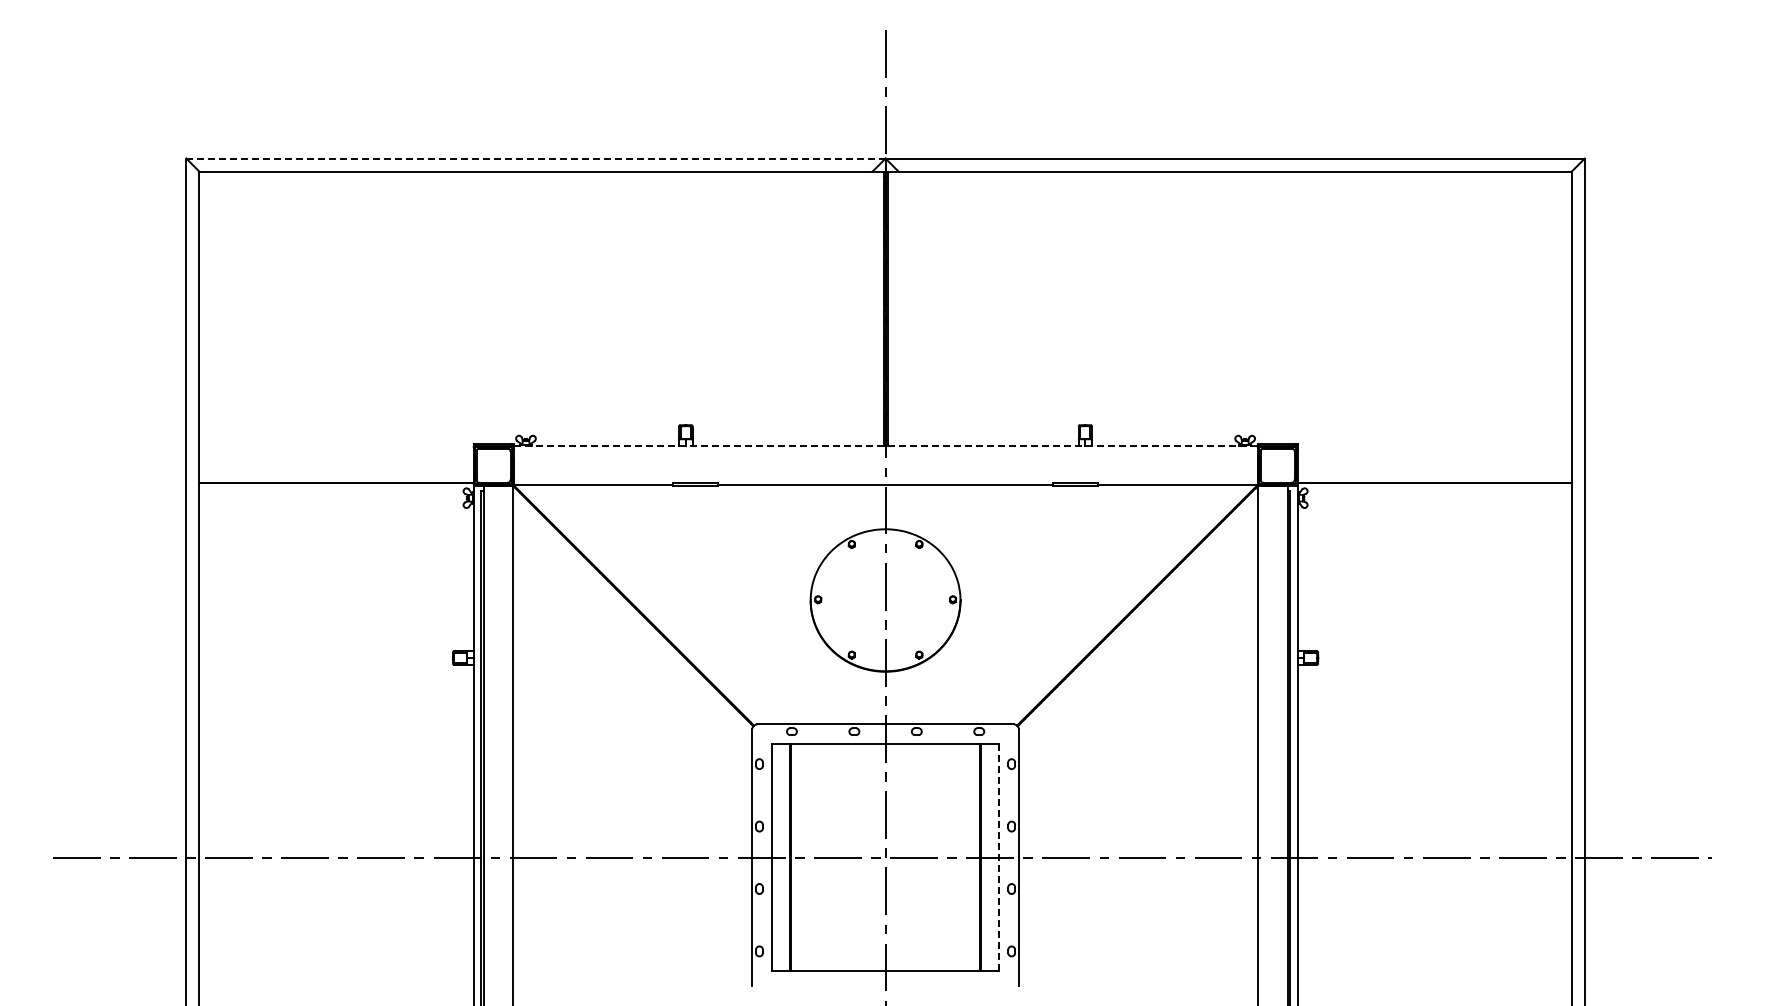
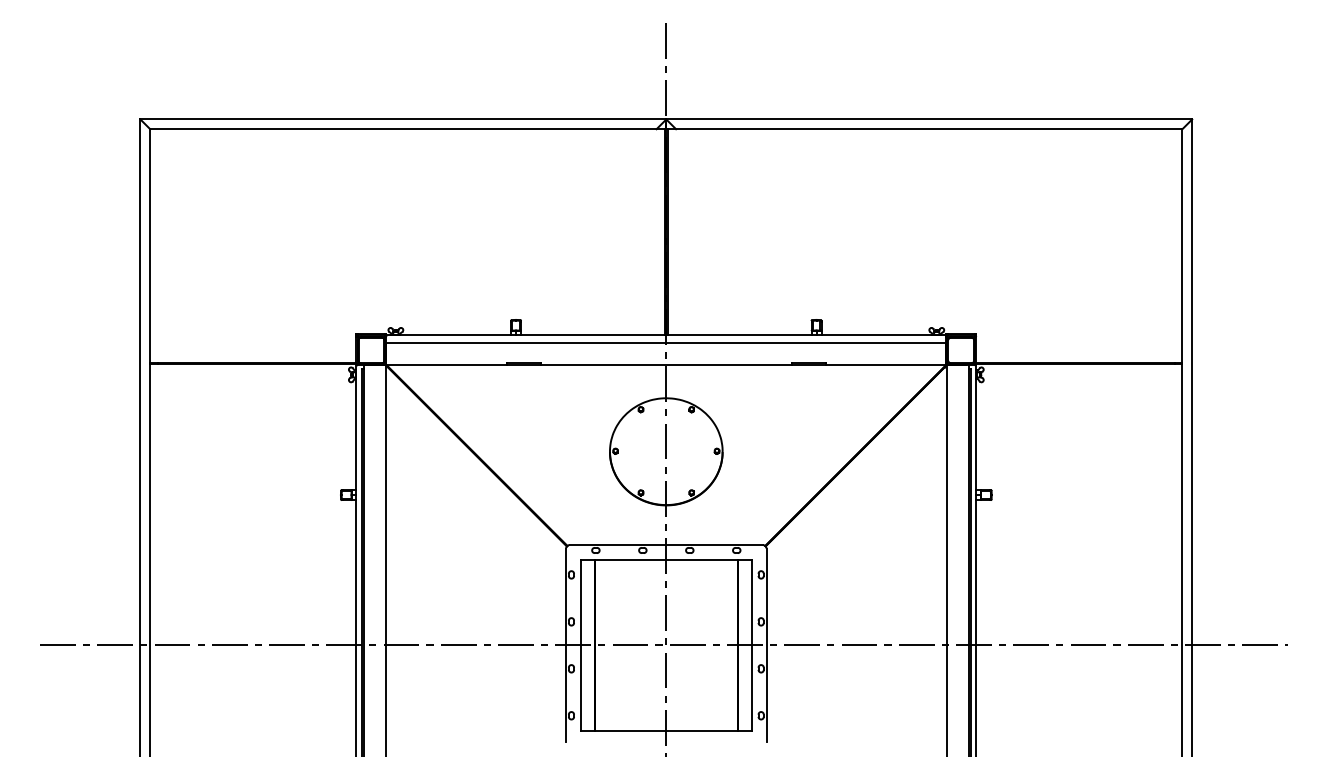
line: (535, 158) -> (403, 119), dashed -> solid
line: (886, 445) -> (667, 335), dashed -> solid
line: (885, 455) -> (666, 342), added
line: (998, 858) -> (751, 645), dashed -> solid

